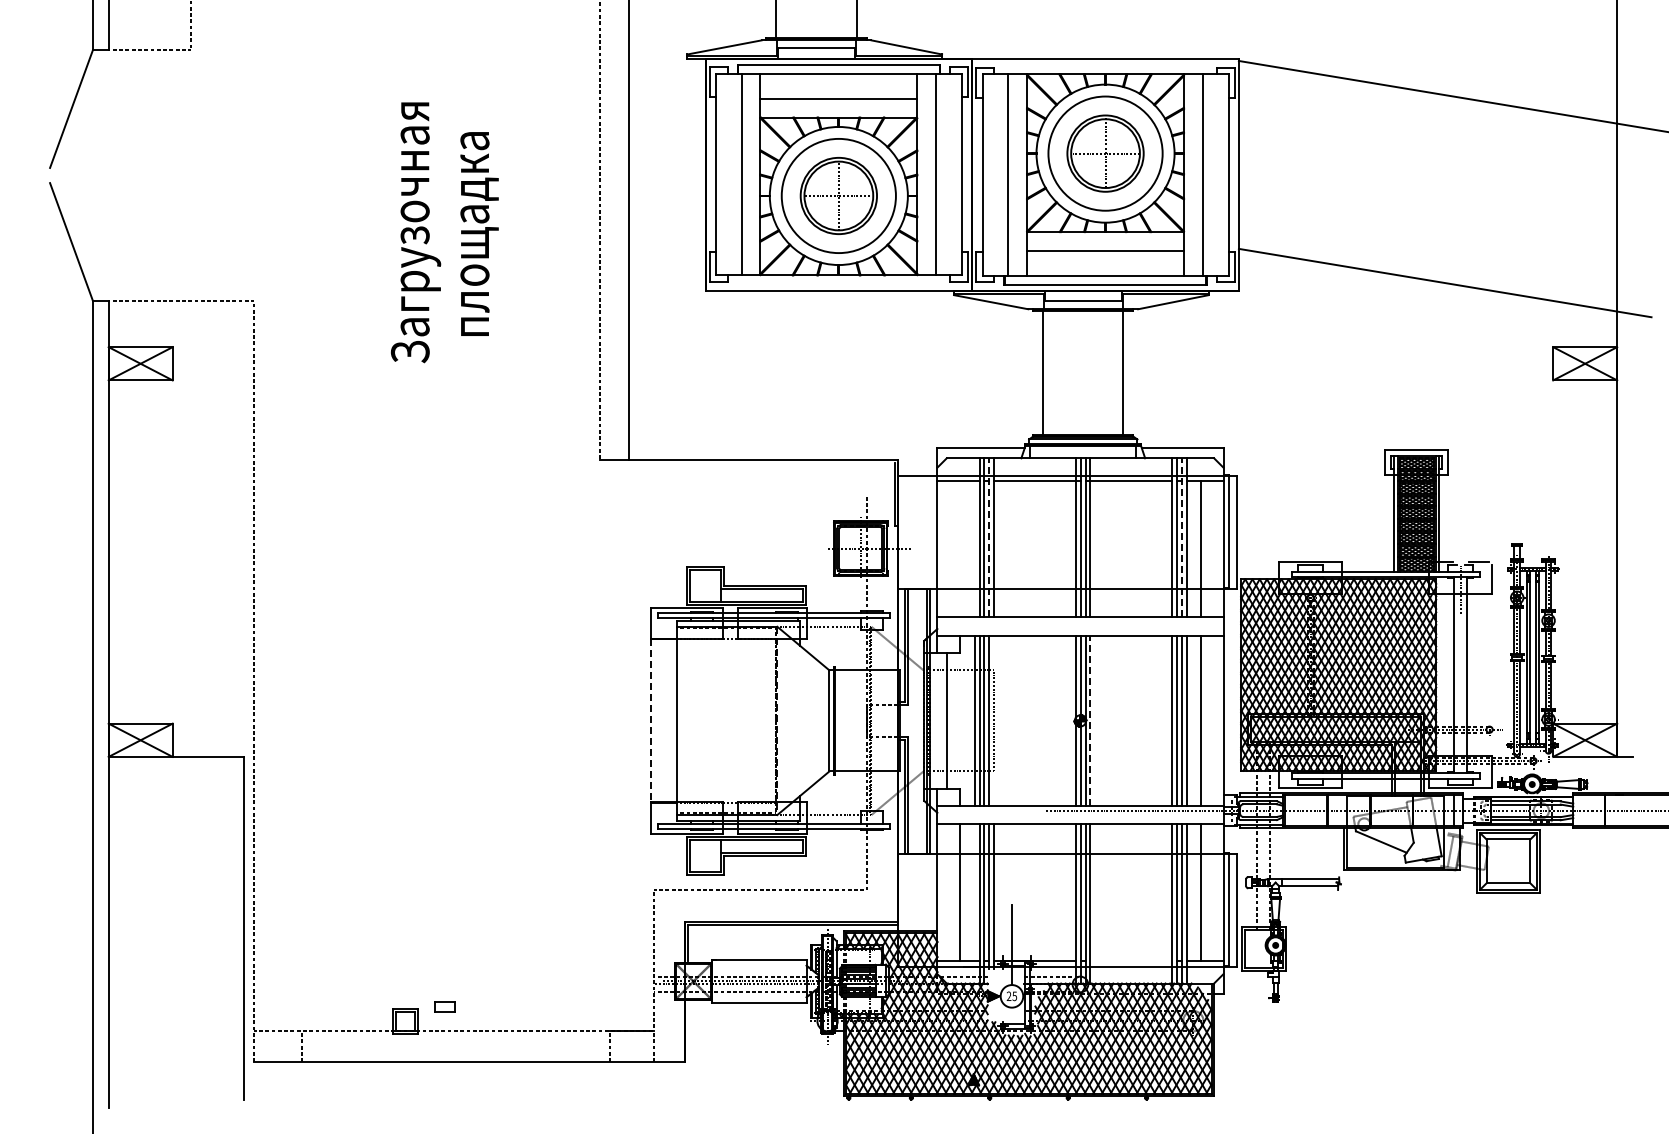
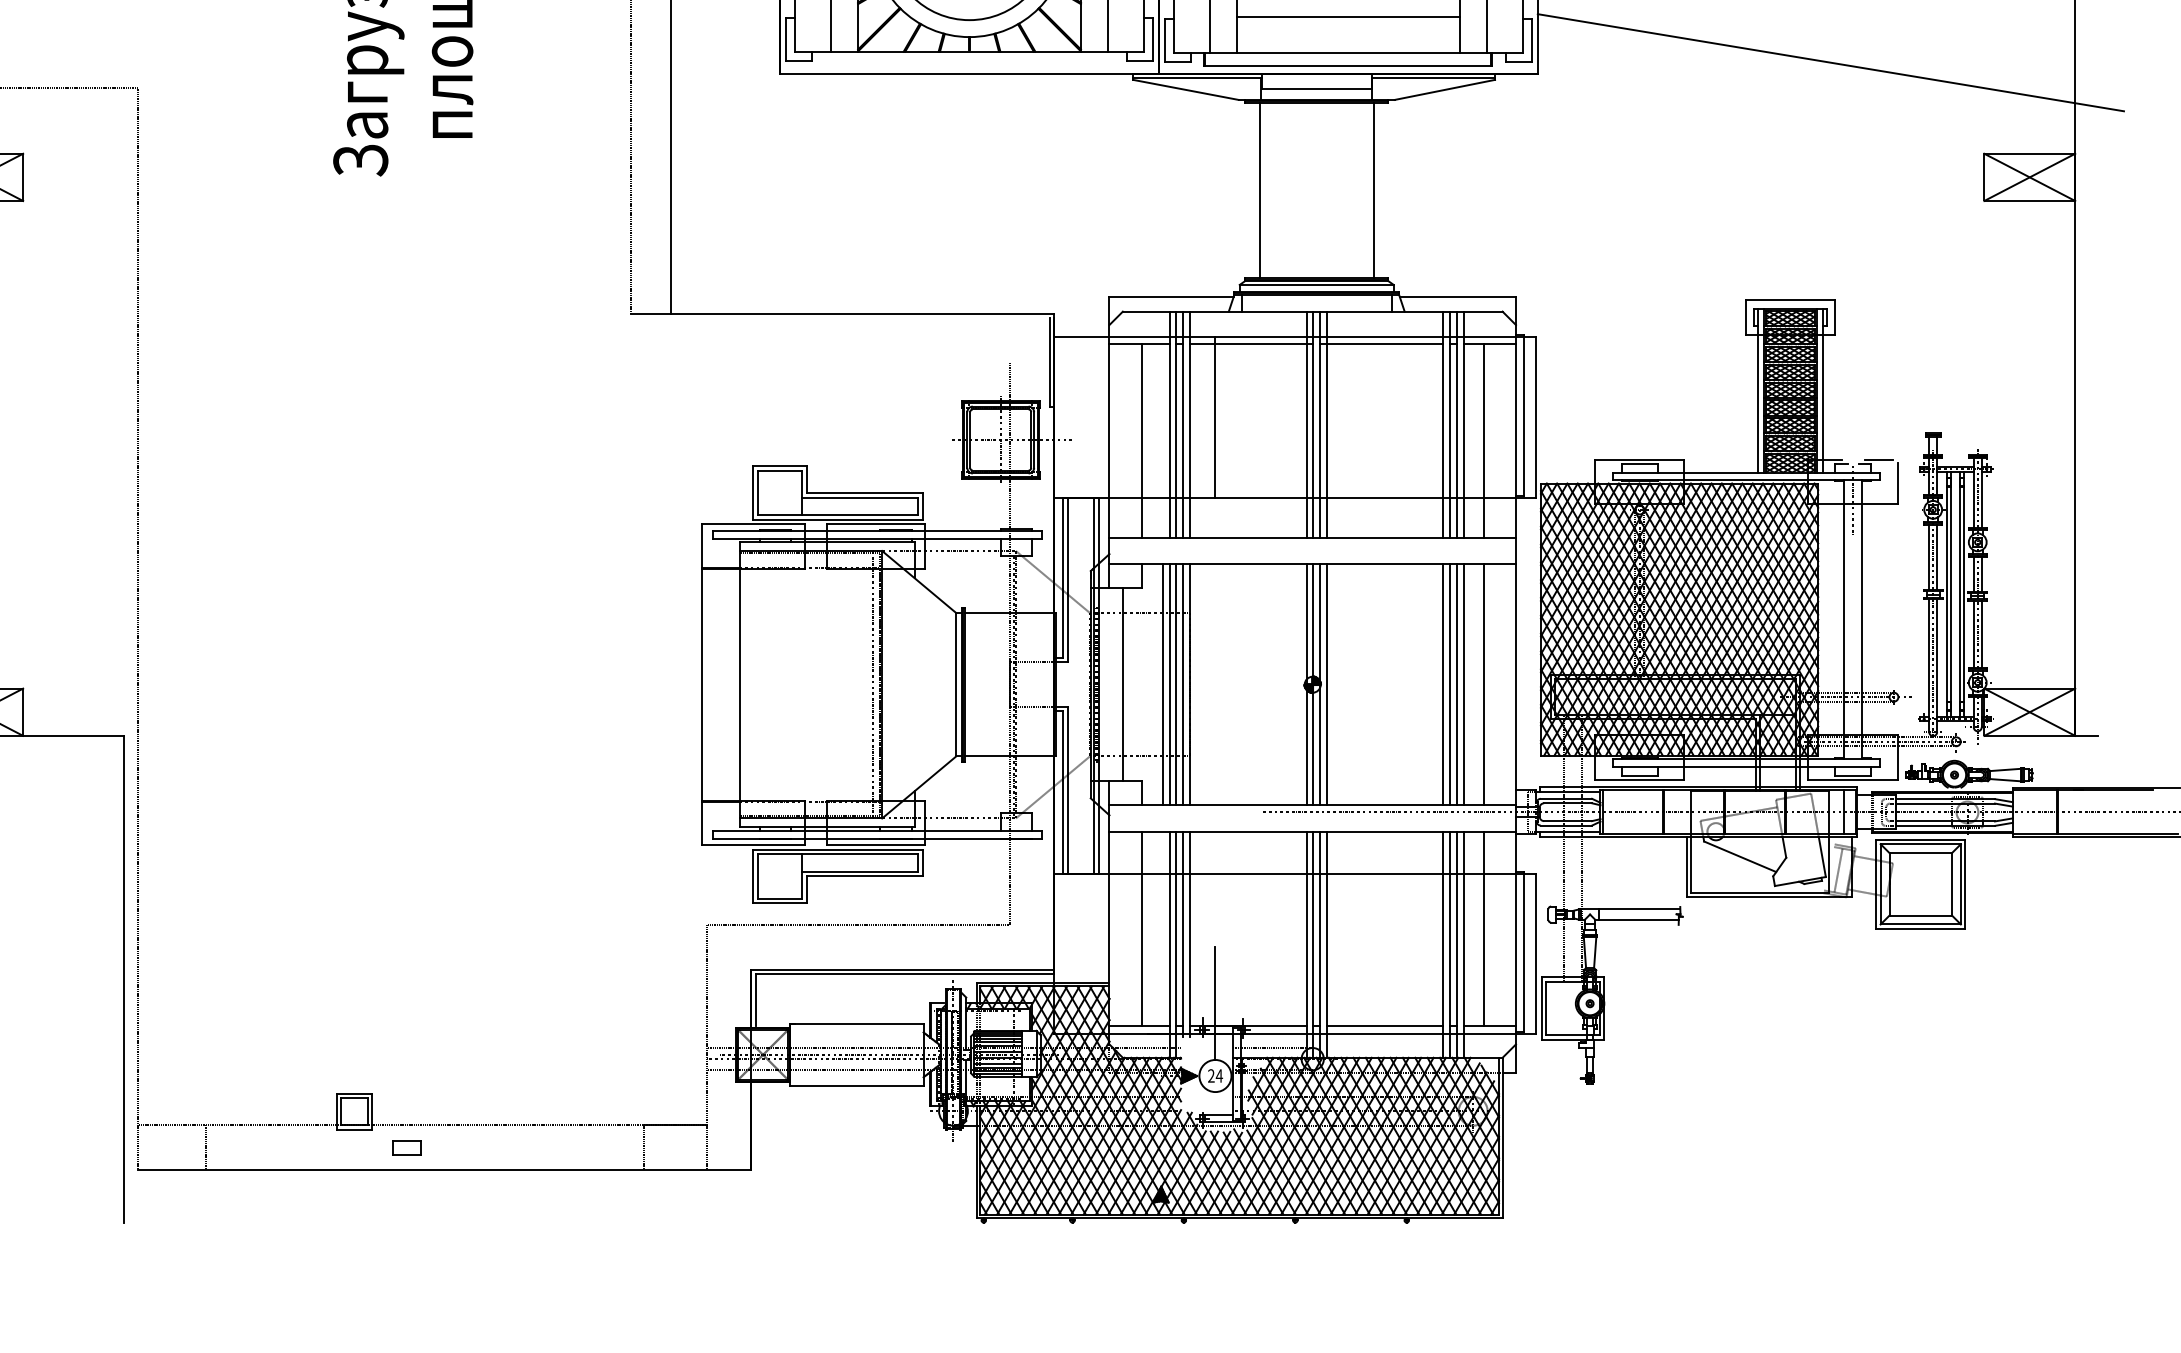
line: (1011, 532) -> (1214, 417), added
line: (989, 537) -> (1183, 424), dashed -> solid
line: (1182, 537) -> (1457, 424), dashed -> solid
line: (959, 548) -> (1140, 439), added
line: (771, 720) -> (873, 684), added
line: (994, 720) -> (1190, 684), added
line: (1090, 720) -> (1327, 684), dashed -> solid
line: (650, 721) -> (701, 685), dashed -> solid
line: (777, 721) -> (882, 685), dashed -> solid
line: (1131, 960) -> (1385, 1025), added
text: (1014, 996) -> (1219, 1076), 25 -> 24
part: (444, 1006) -> (406, 1147), moved

